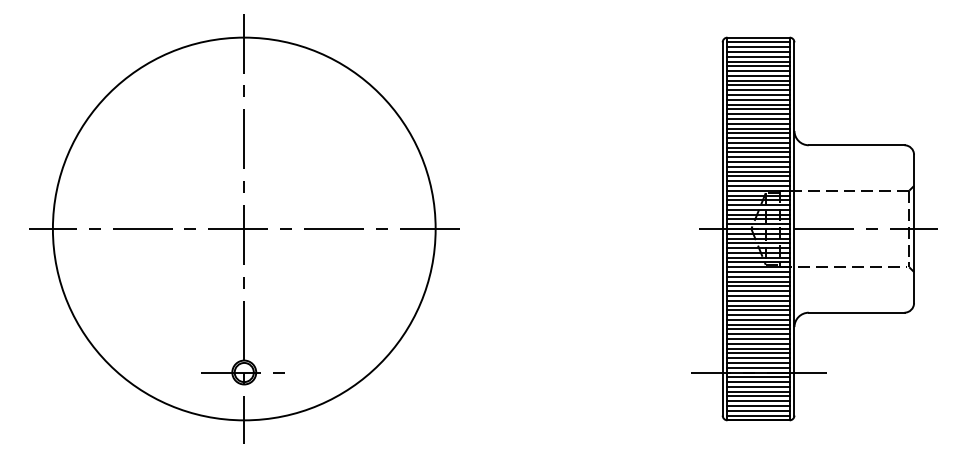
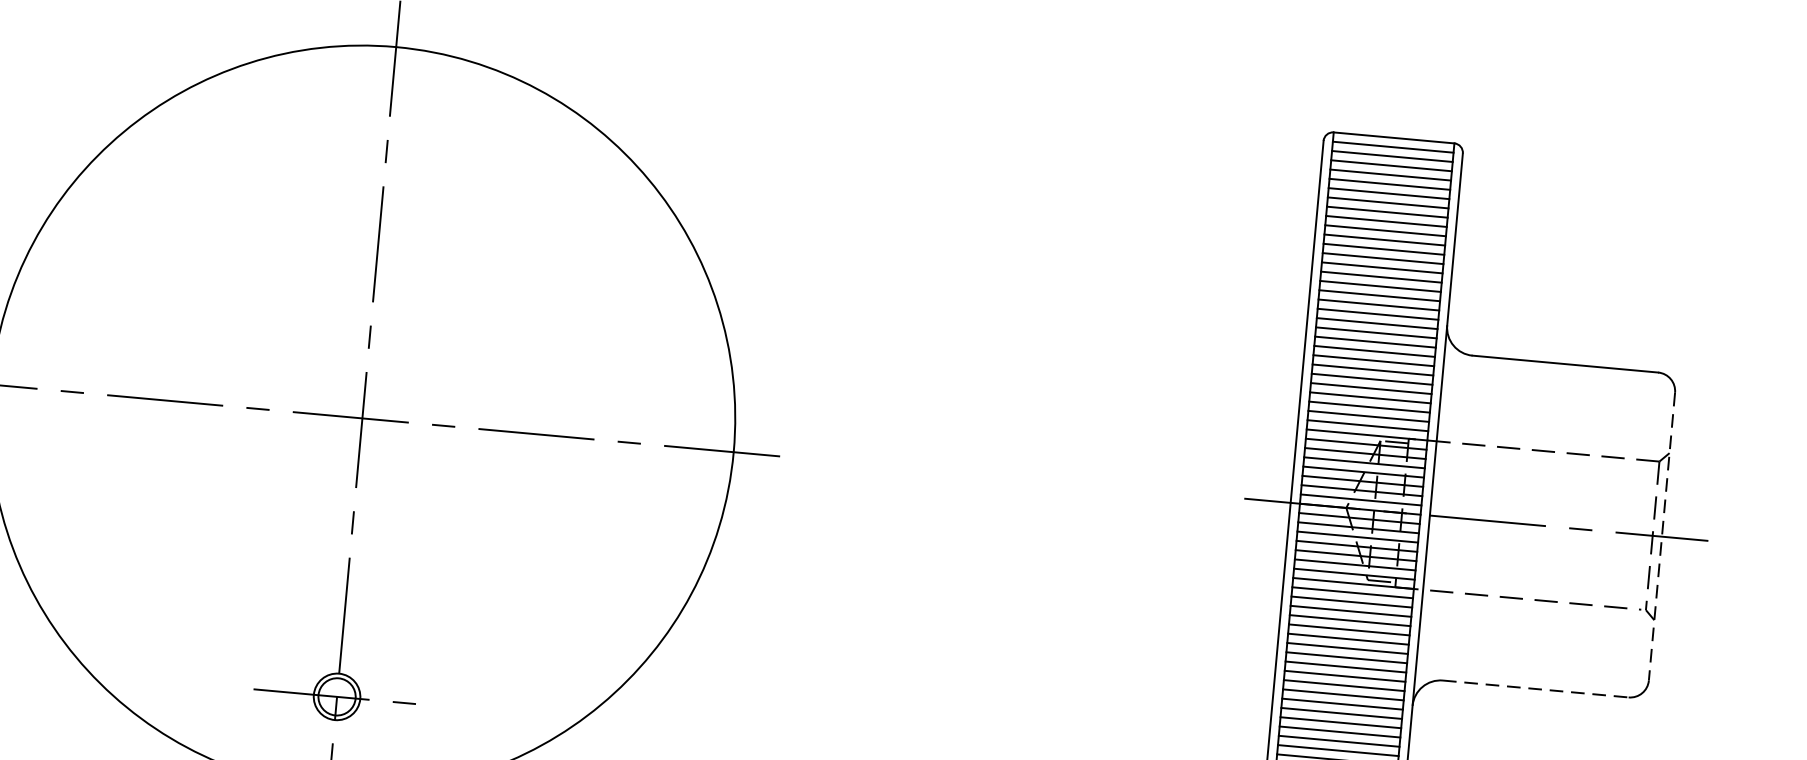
line: (914, 229) -> (1662, 537), solid -> dashed
line: (856, 312) -> (1535, 688), solid -> dashed

